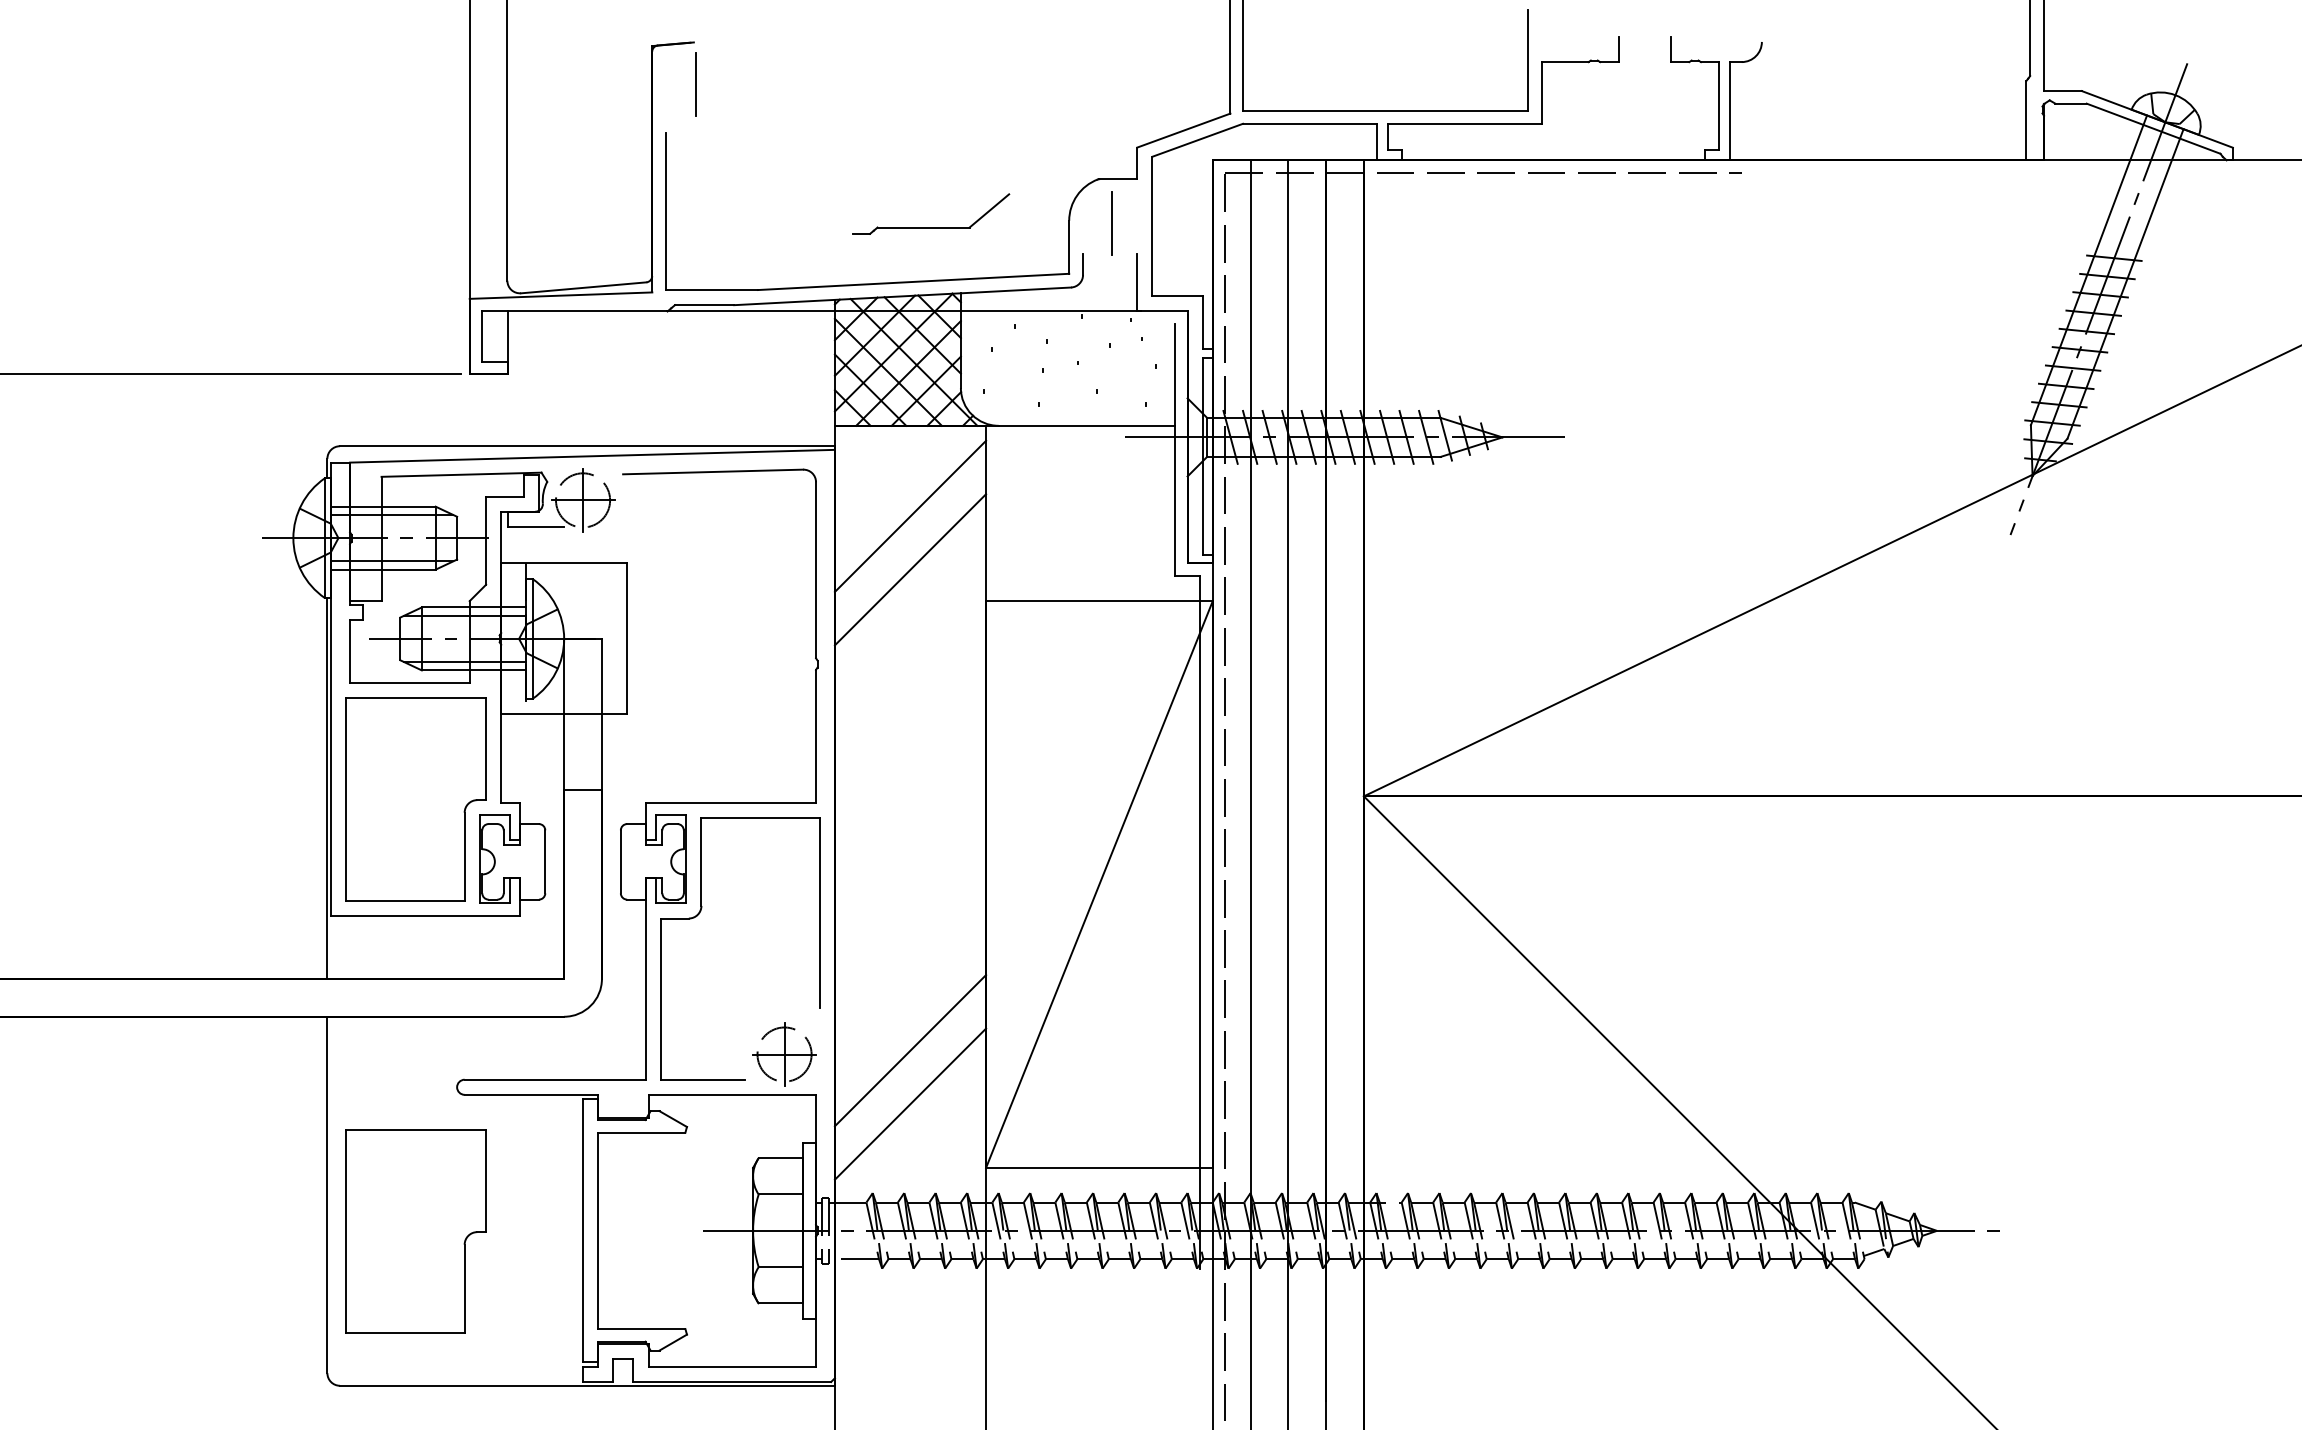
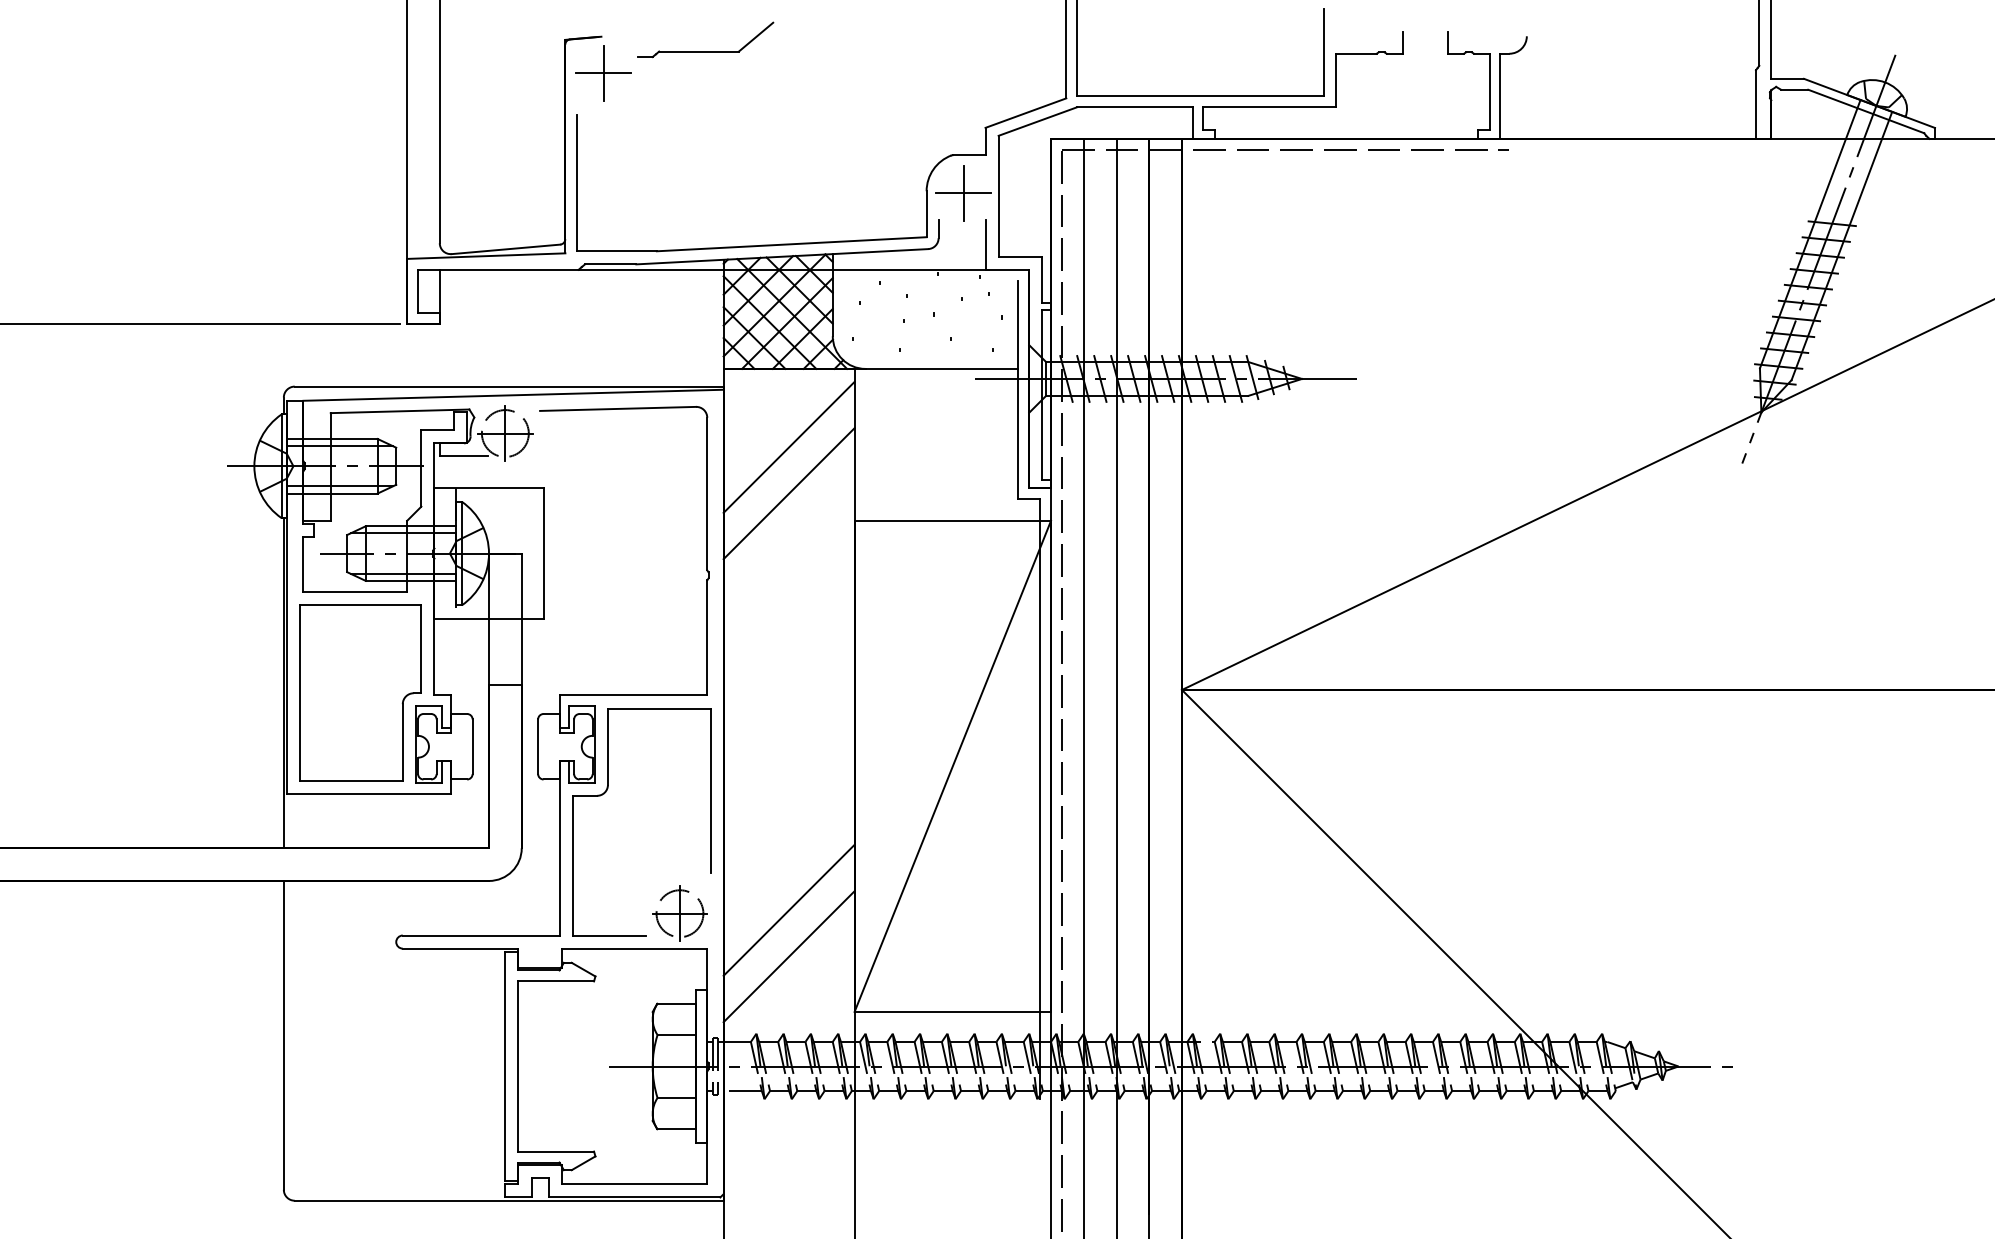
line: (695, 84) -> (602, 73), added
line: (1111, 223) -> (963, 193), added
part: (931, 227) -> (705, 51), moved
part: (415, 1231) -> (360, 1067), removed

